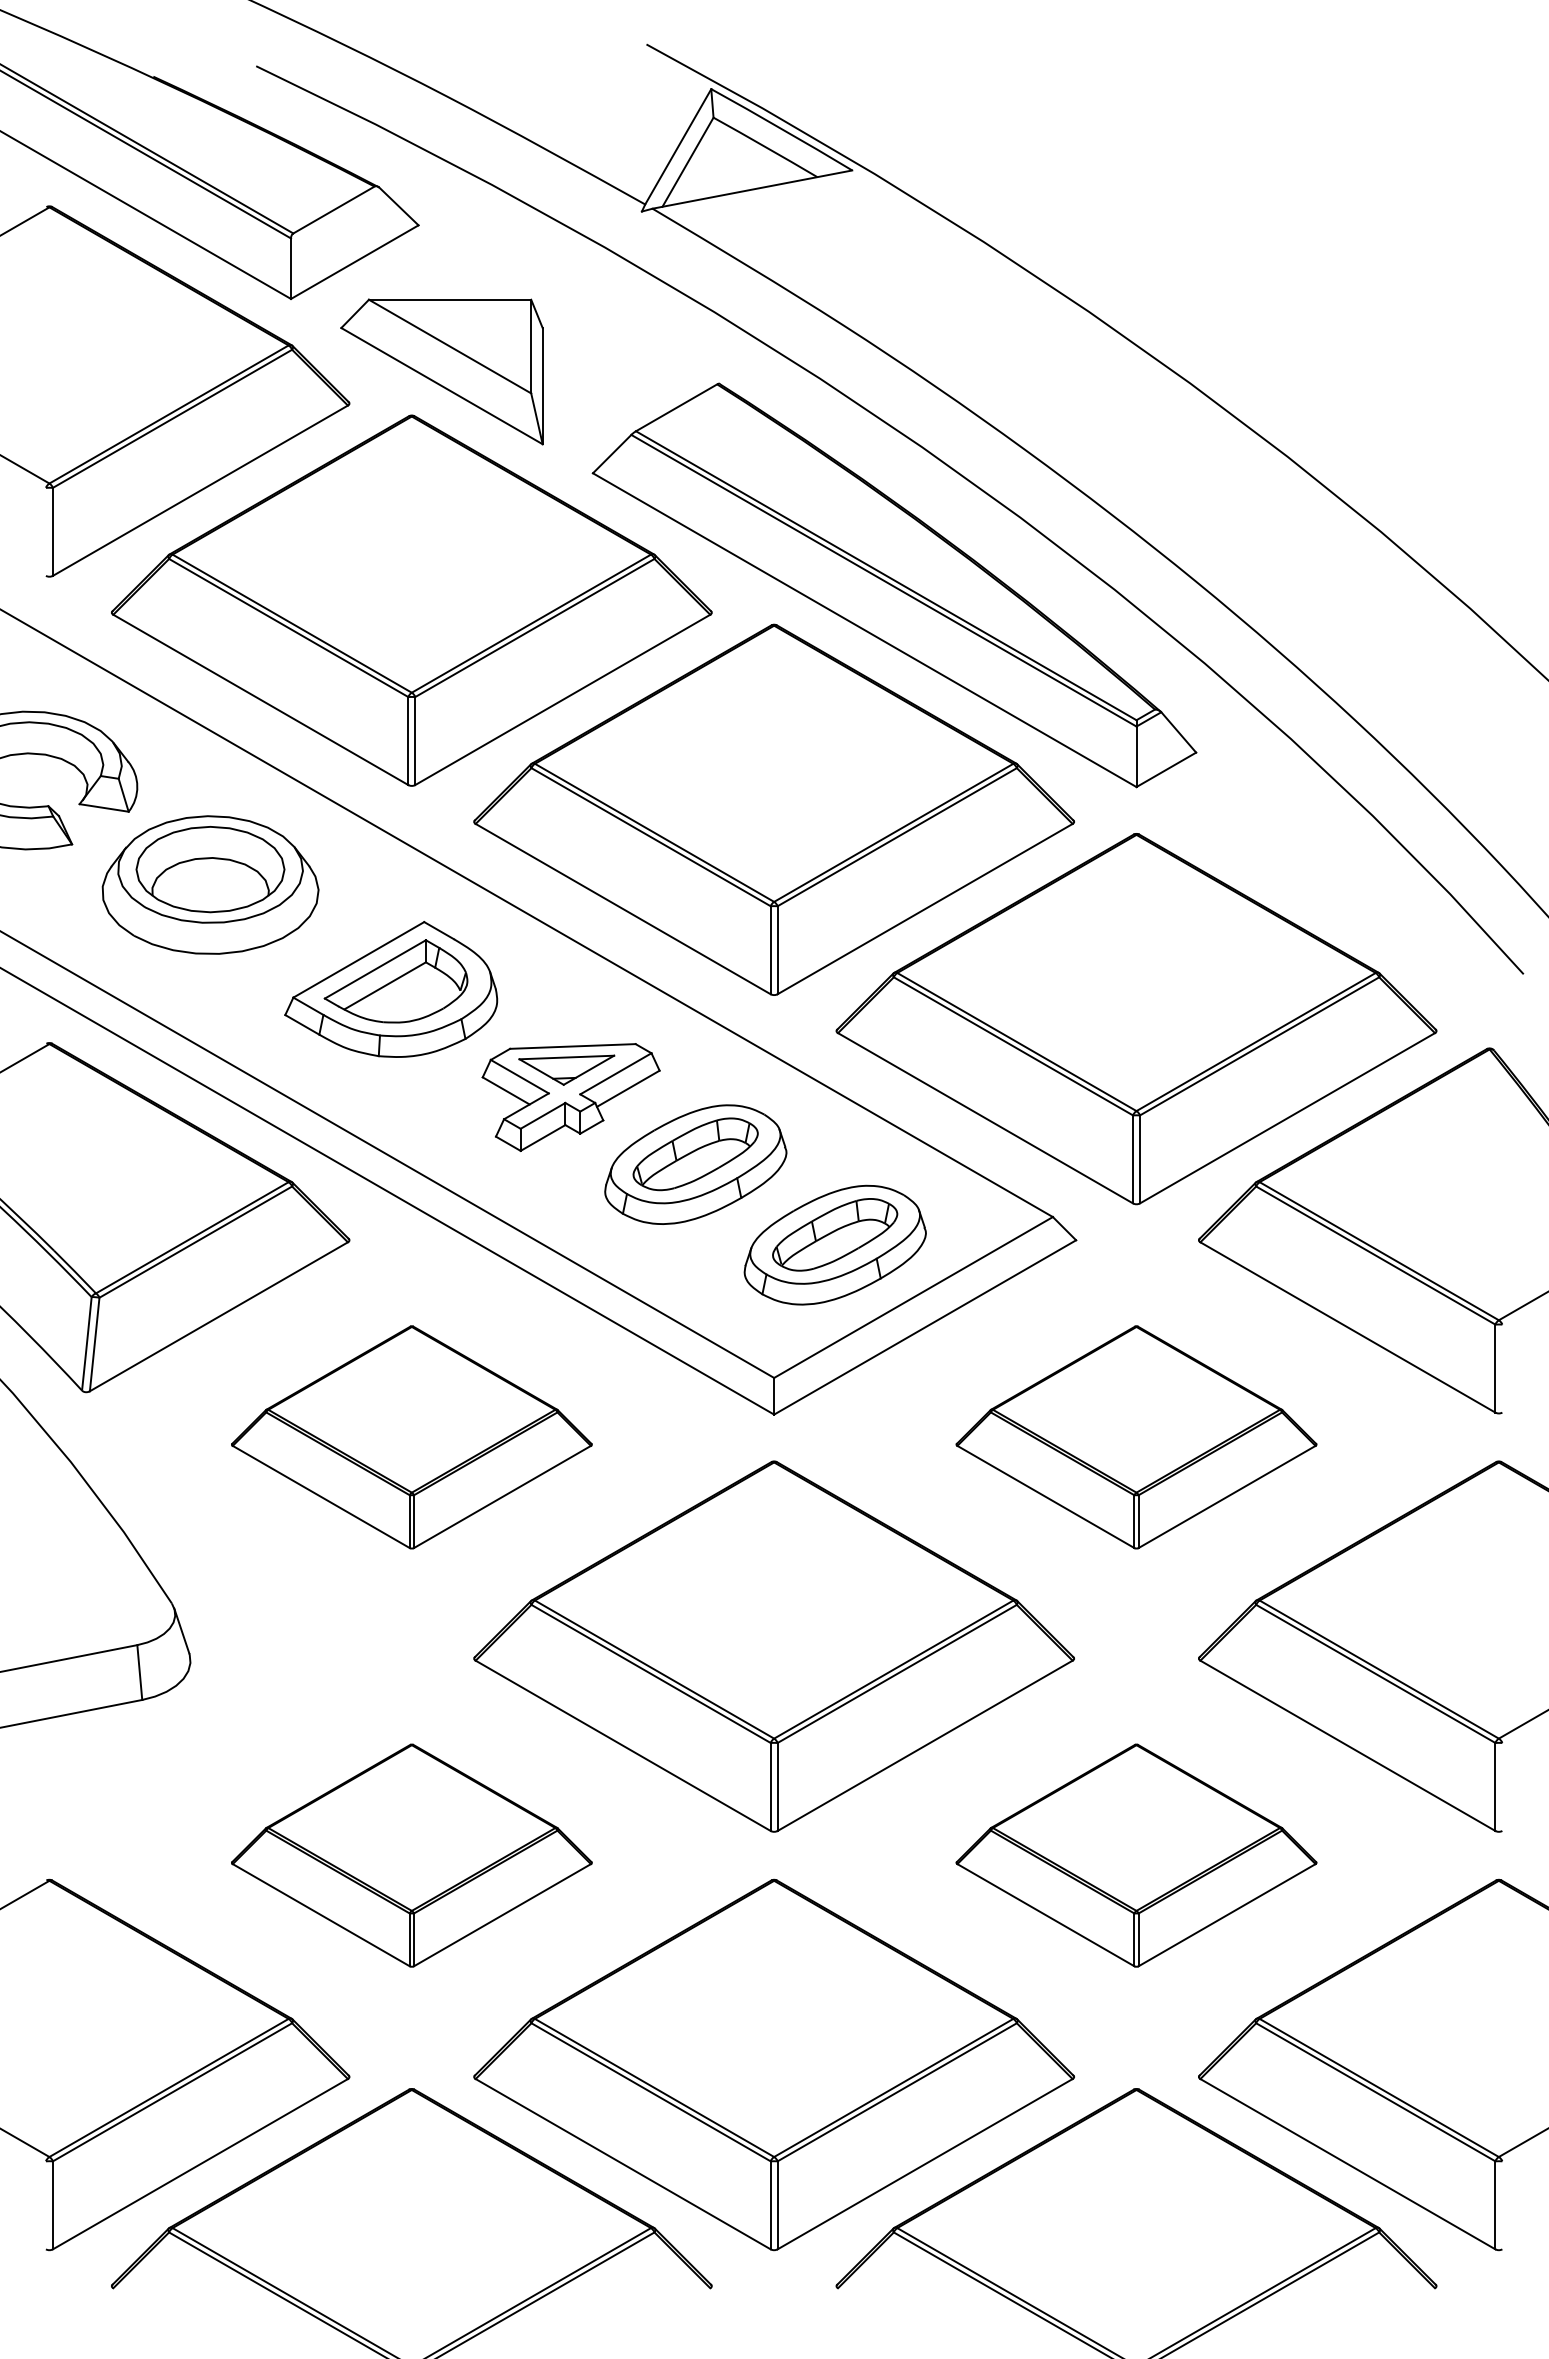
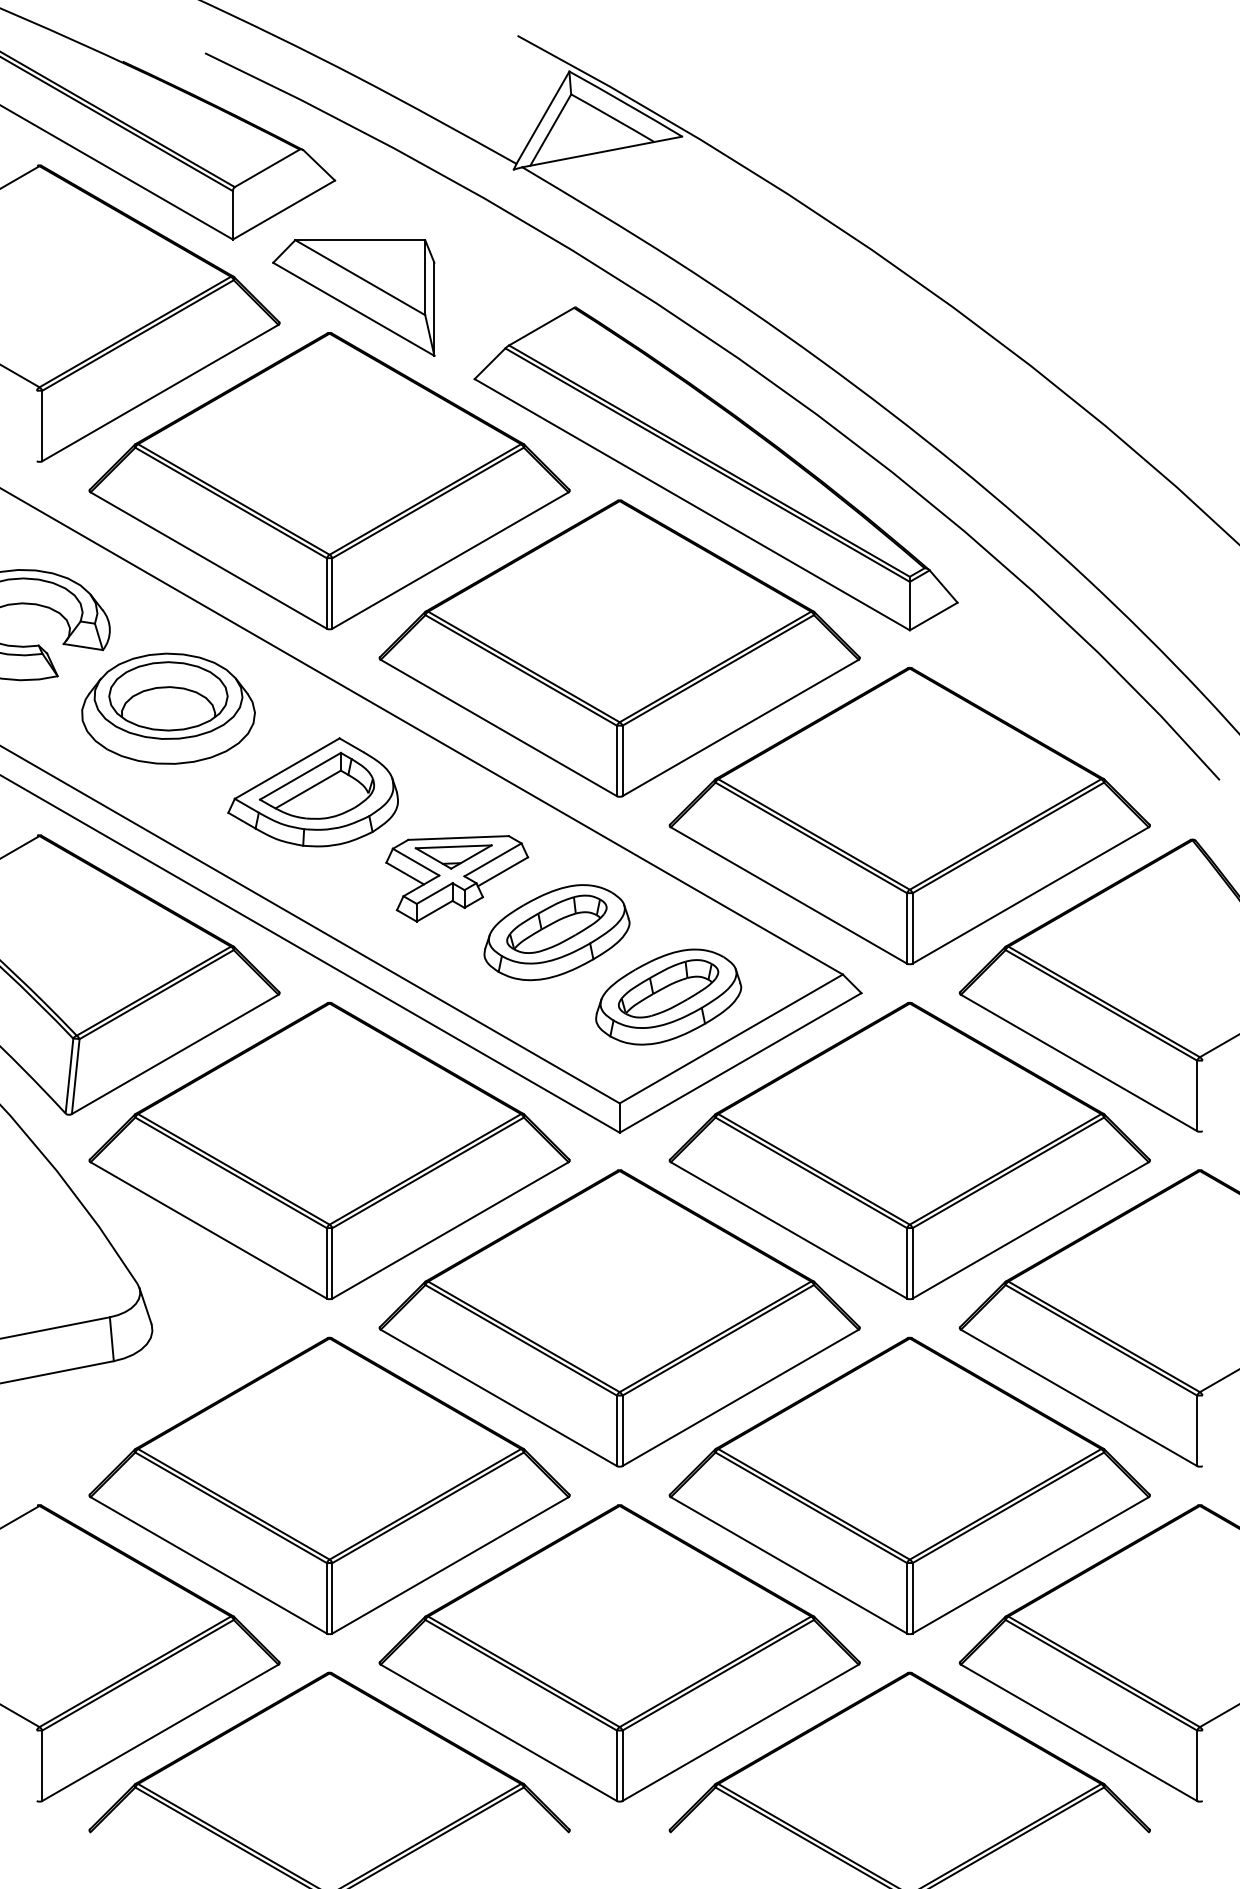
part: (411, 1437) -> (329, 1151), size x1.67
part: (1136, 1437) -> (909, 1151), size x1.67
part: (411, 1855) -> (329, 1485), size x1.67
part: (1136, 1855) -> (909, 1485), size x1.67

